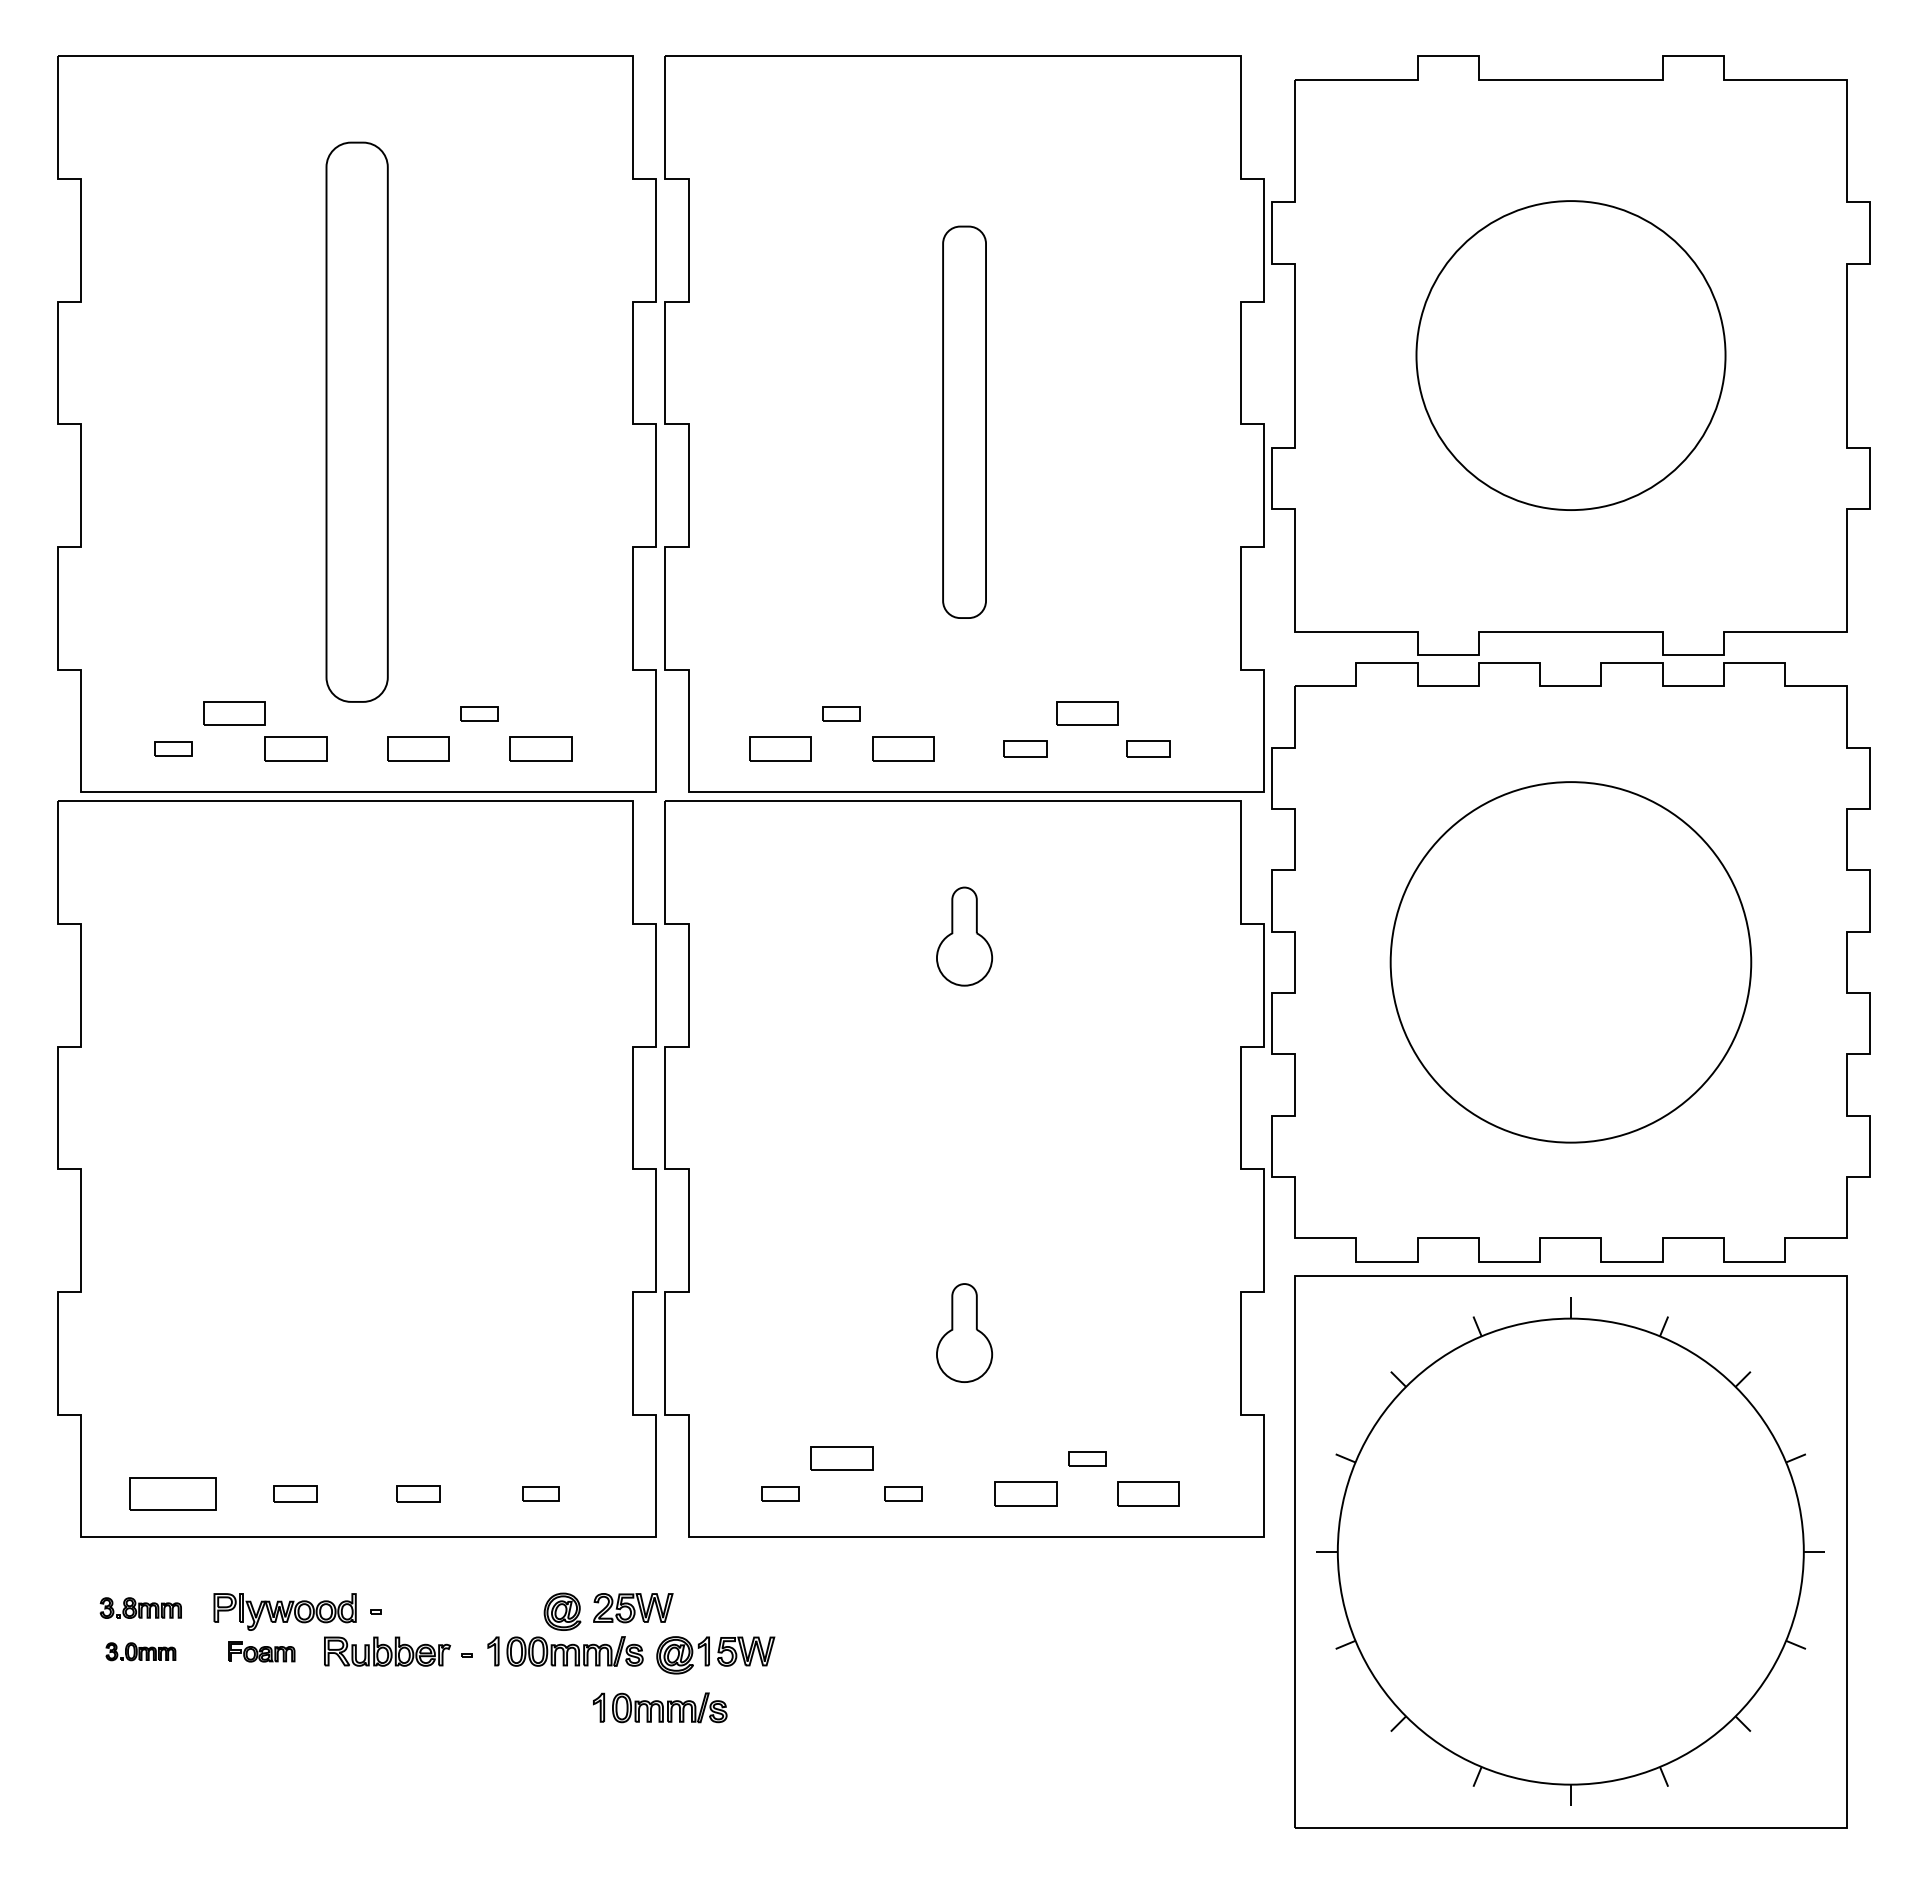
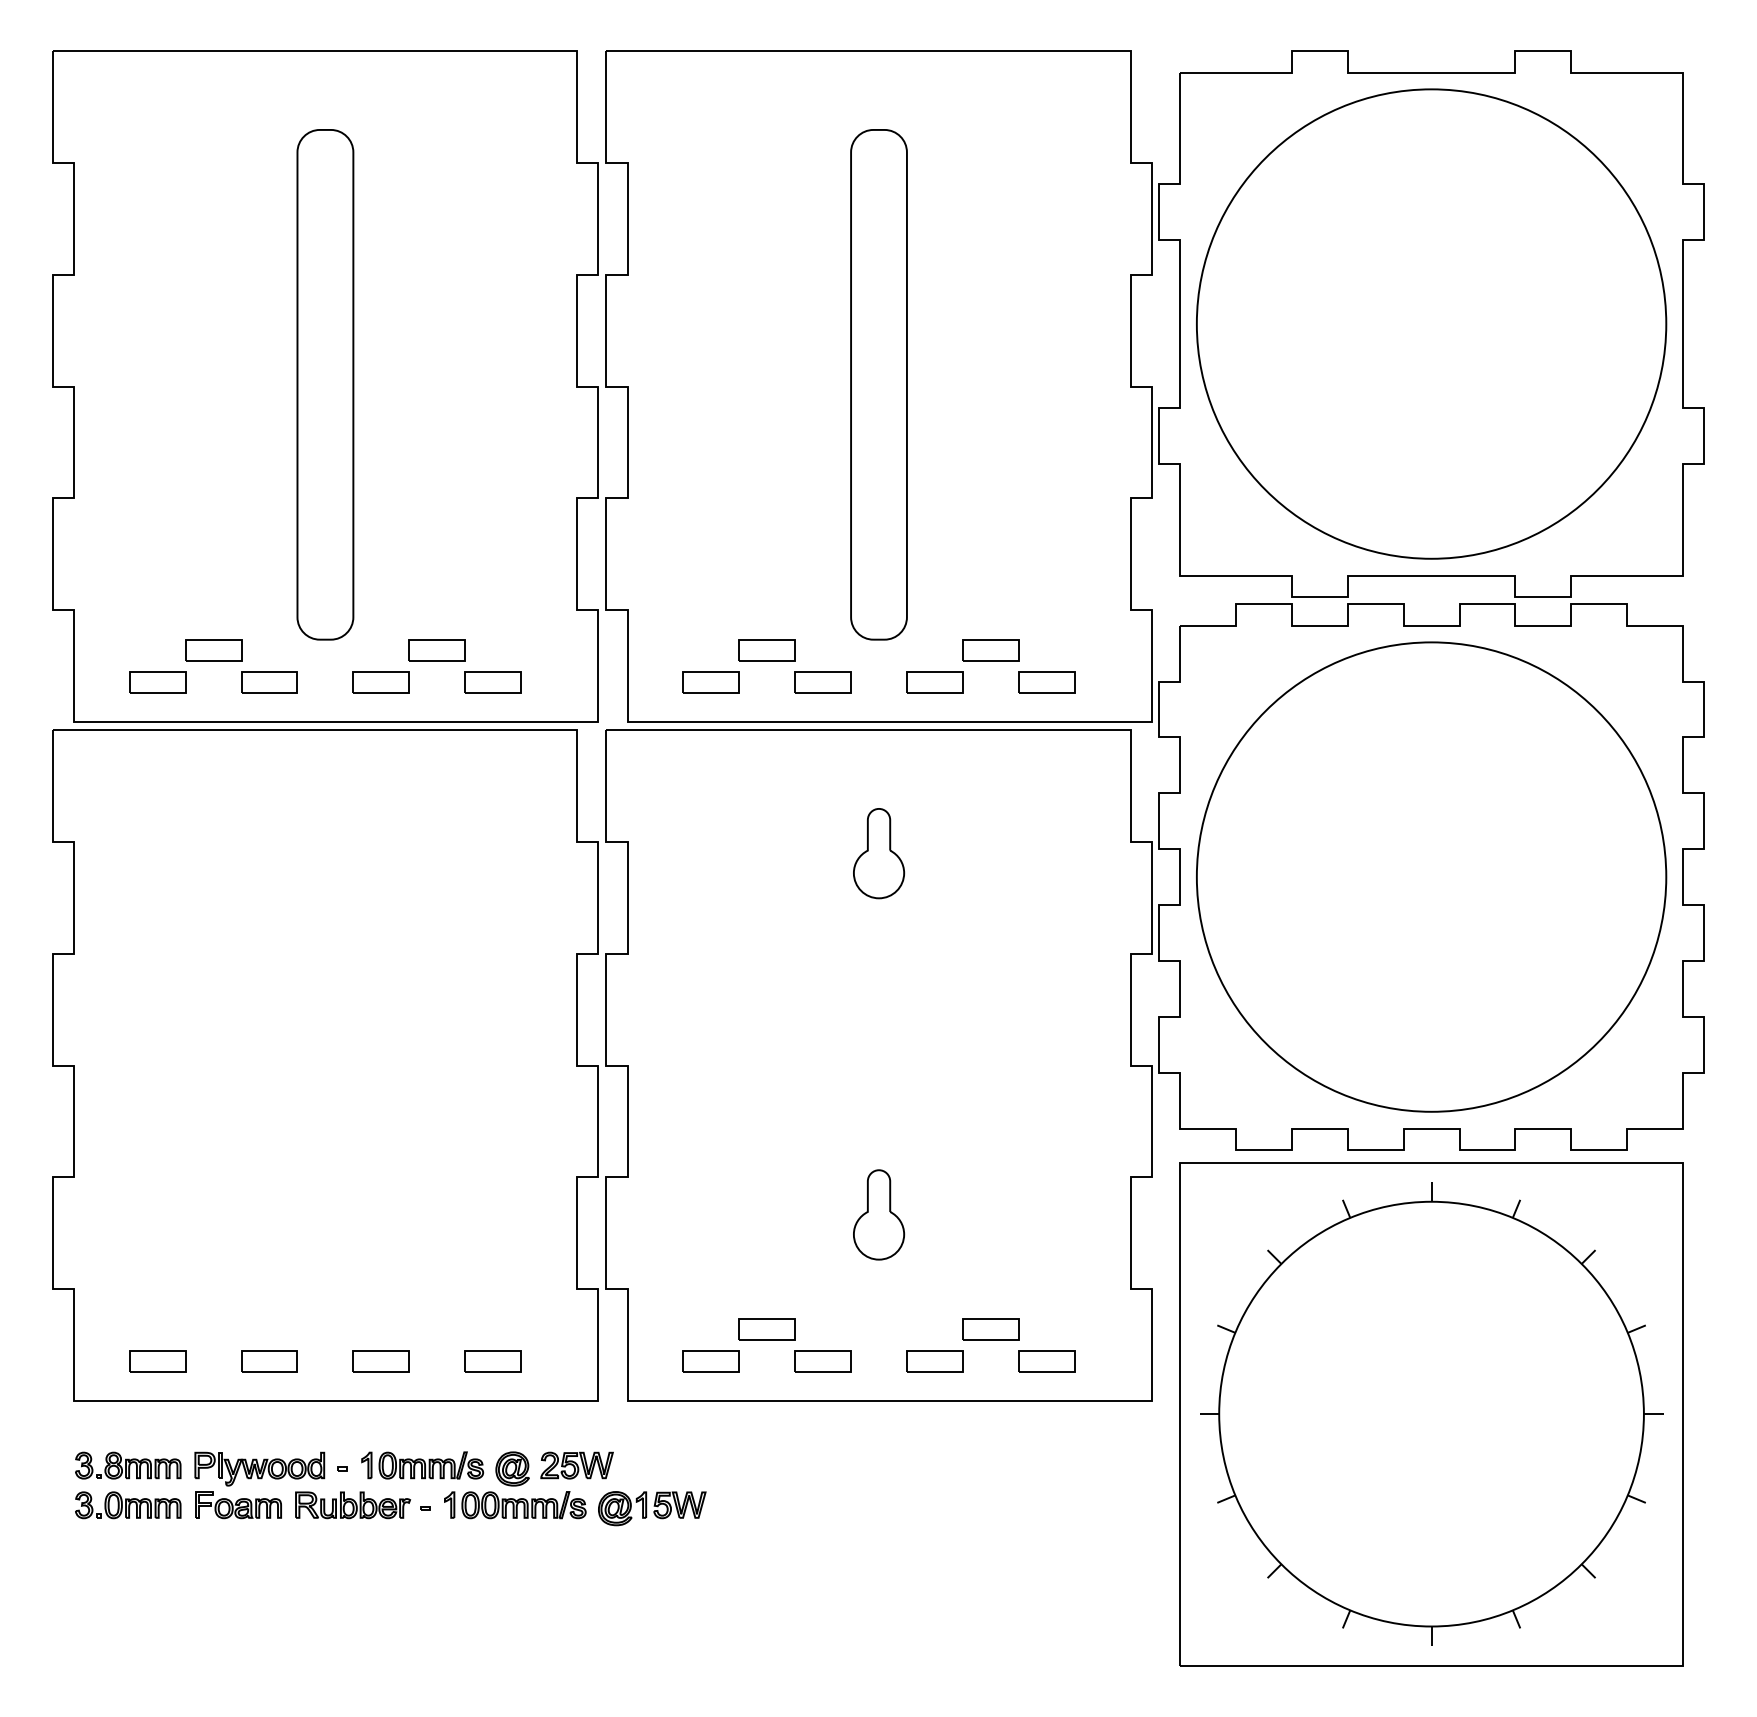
part: (1570, 354) -> (1431, 323), size x1.67
part: (964, 421) -> (878, 384), size x1.43
part: (479, 713) -> (436, 650), size x1.67
part: (841, 713) -> (766, 650), size x1.67
part: (172, 748) -> (157, 682), size x1.67
part: (1025, 748) -> (934, 682), size x1.43
part: (1148, 748) -> (1046, 682), size x1.43
part: (1570, 961) -> (1431, 876), size x1.43
part: (1086, 1458) -> (990, 1329), size x1.67
part: (172, 1493) -> (157, 1361), size x0.71
part: (295, 1493) -> (269, 1361), size x1.43
part: (417, 1493) -> (380, 1361), size x1.43
part: (540, 1493) -> (492, 1361), size x1.67
part: (779, 1493) -> (710, 1361), size x1.67
part: (902, 1493) -> (822, 1361), size x1.67
part: (141, 1608) -> (128, 1465), size x1.43
part: (141, 1651) -> (128, 1505), size x1.67
part: (261, 1651) -> (238, 1505), size x1.43
part: (660, 1707) -> (422, 1465), moved

